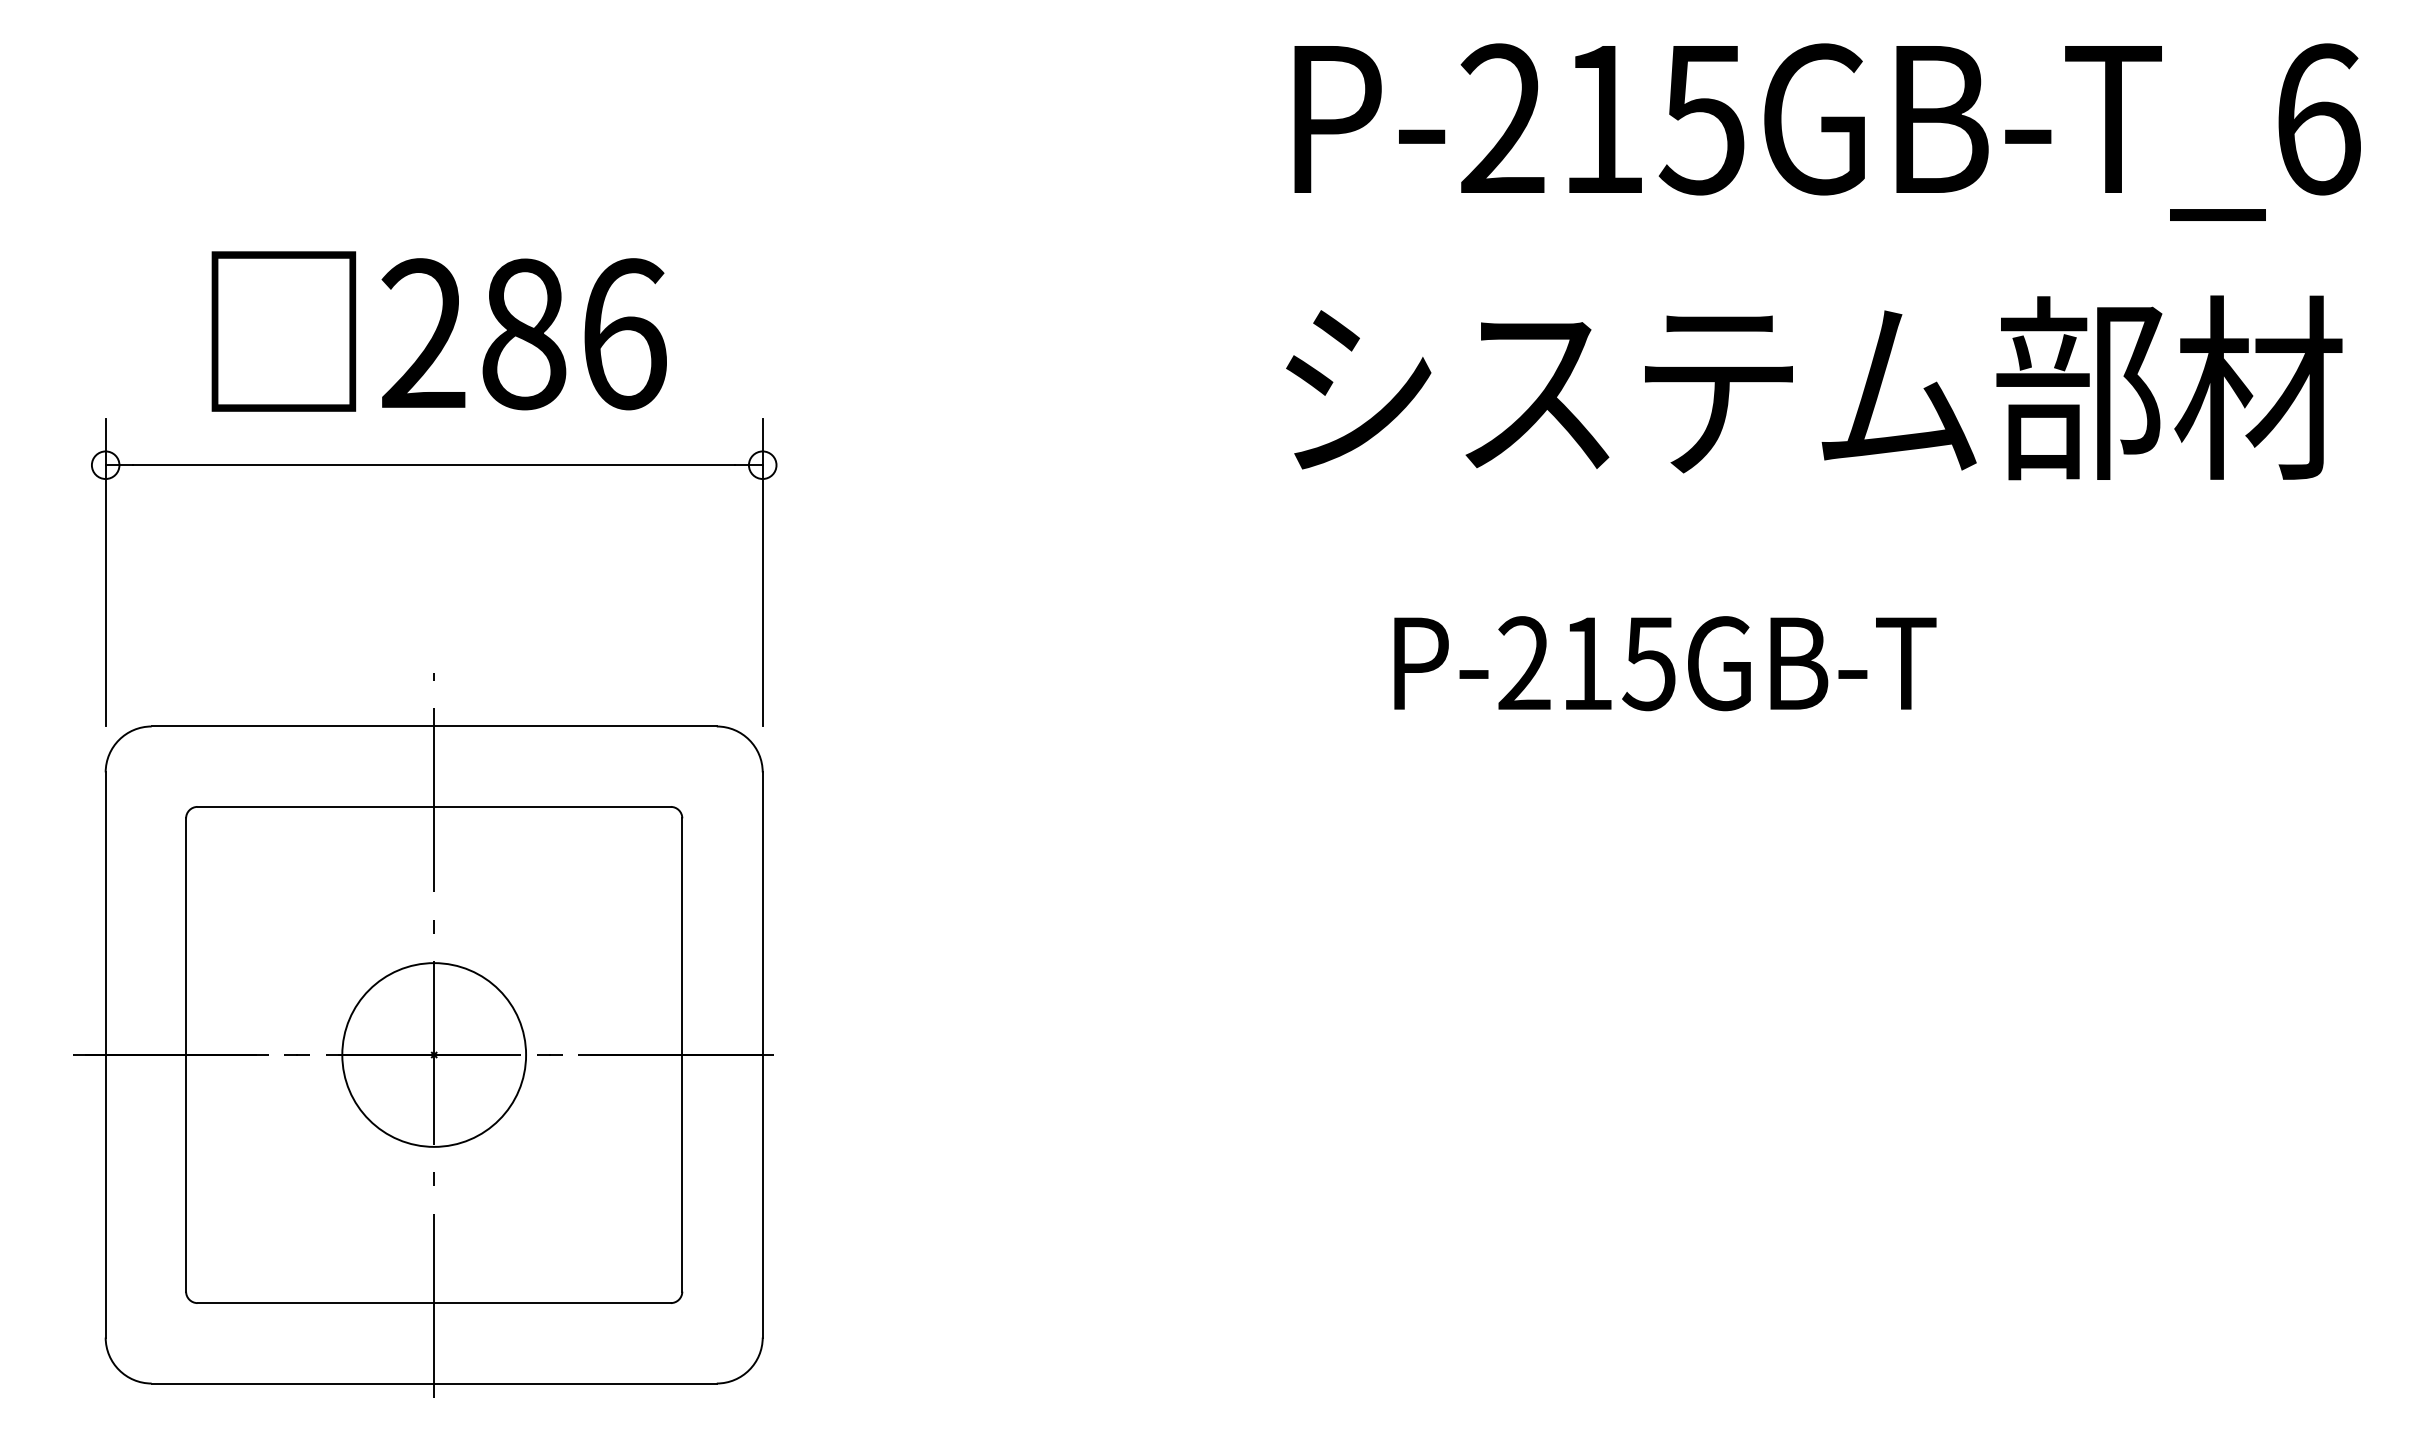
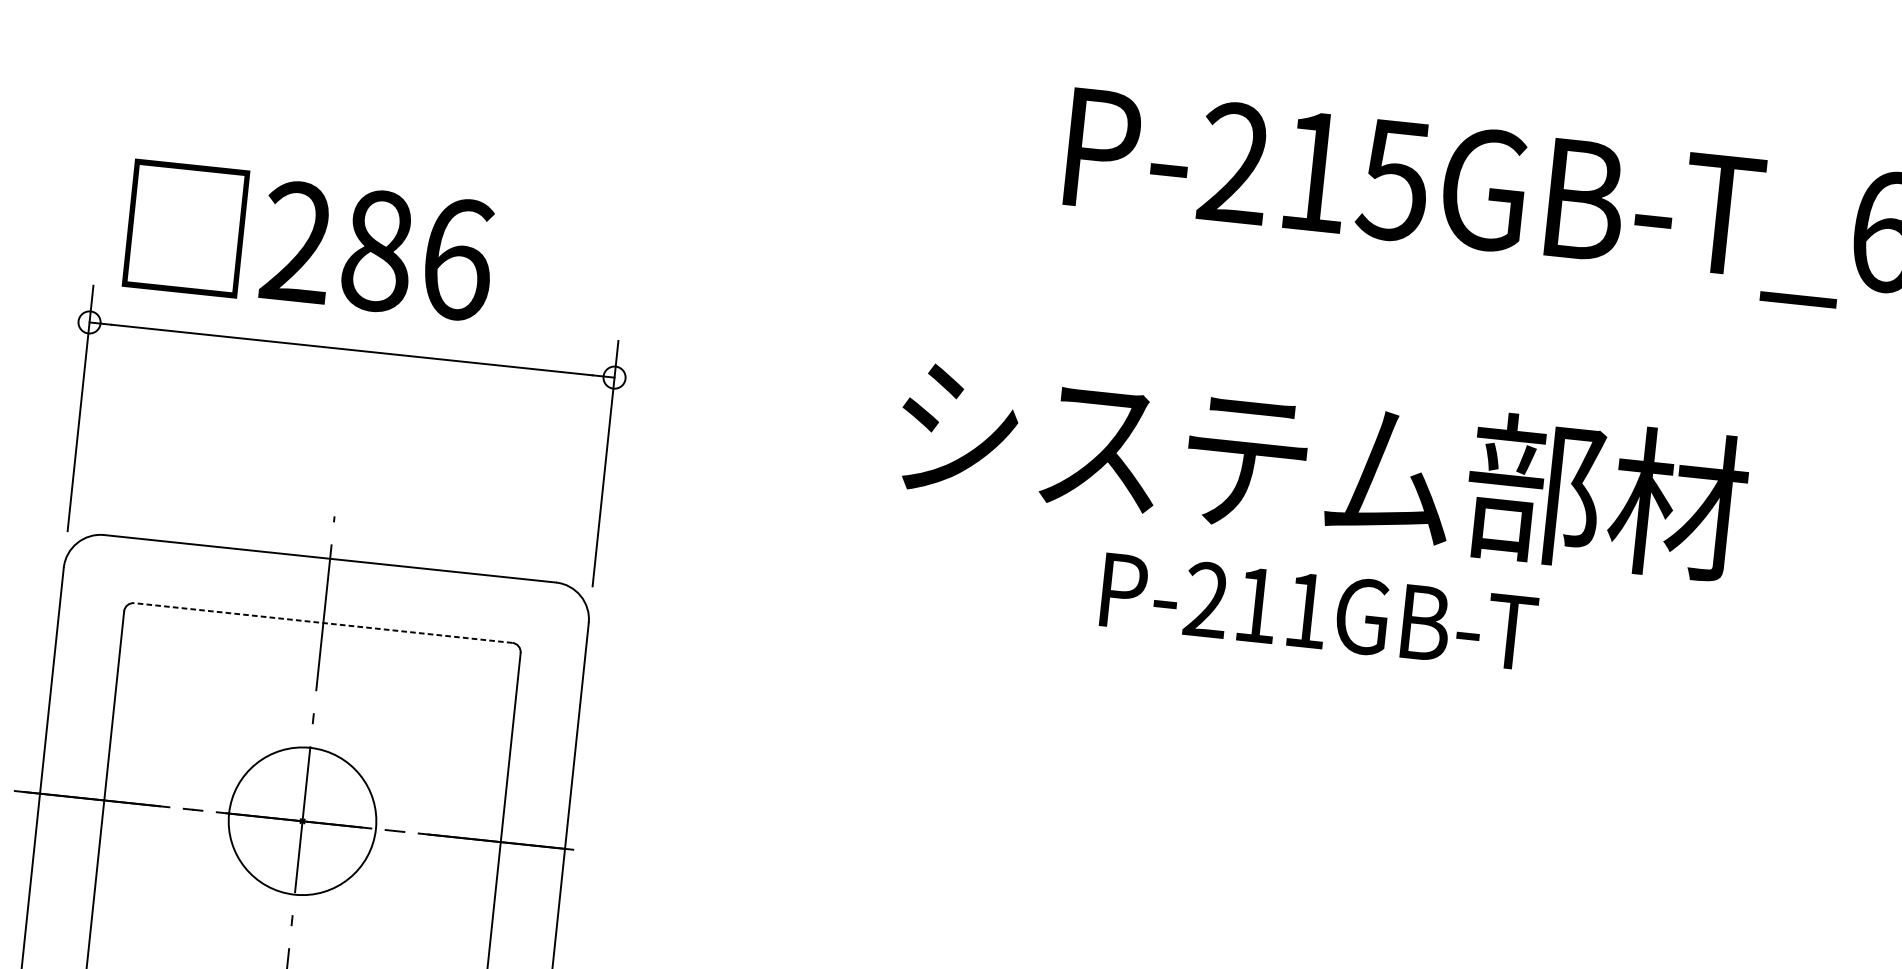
text: (438, 331) -> (309, 241), moved
text: (1814, 387) -> (1323, 466), moved
text: (1648, 664) -> (1305, 611), P-215GB-T -> P-211GB-T
line: (434, 806) -> (323, 622), solid -> dashed

